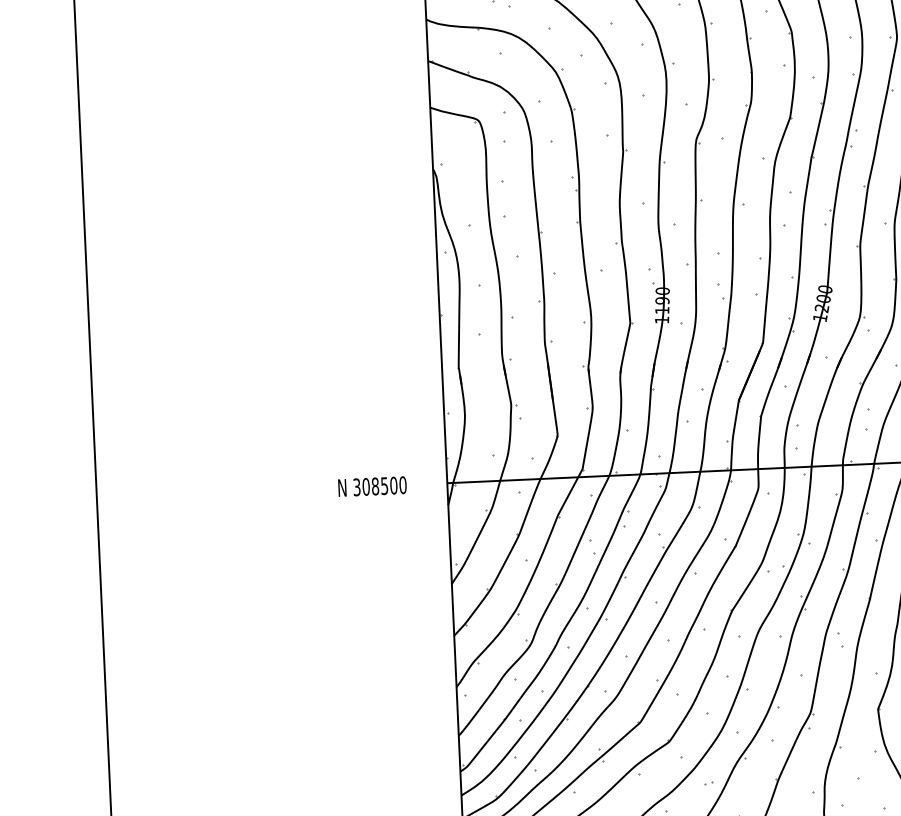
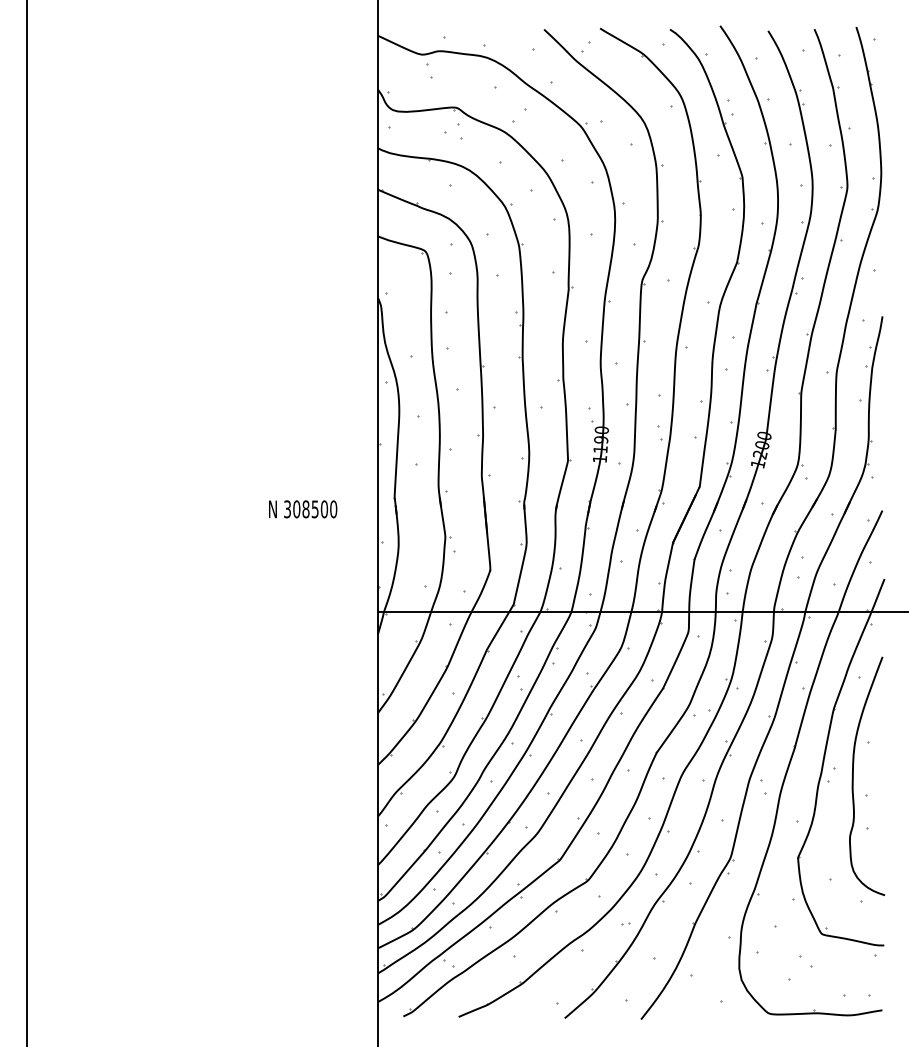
text: (372, 486) -> (303, 509), moved

